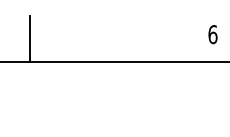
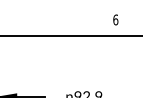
line: (29, 39) -> (10, 22), removed

